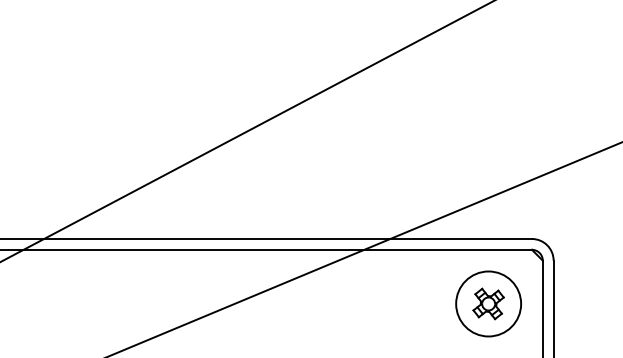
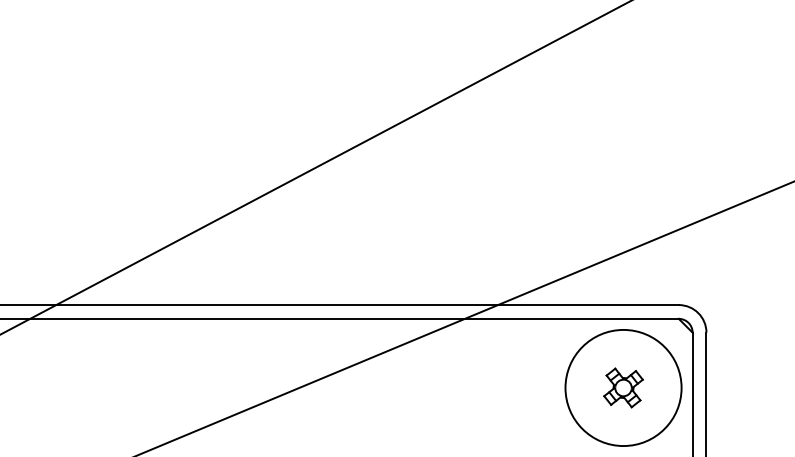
circle: (488, 303) -> (623, 387), size x1.4

